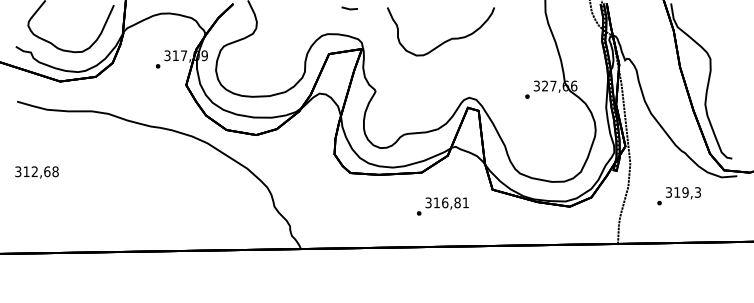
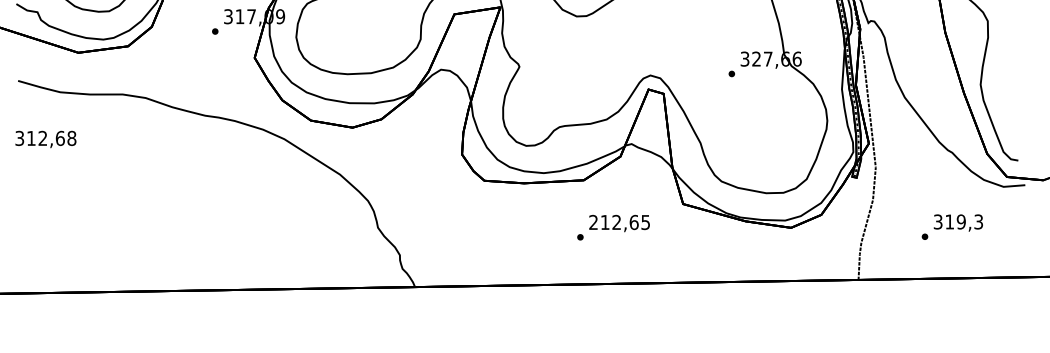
text: (36, 172) -> (45, 139), moved
text: (678, 196) -> (951, 227), moved
text: (446, 202) -> (618, 221), 316,81 -> 212,65

